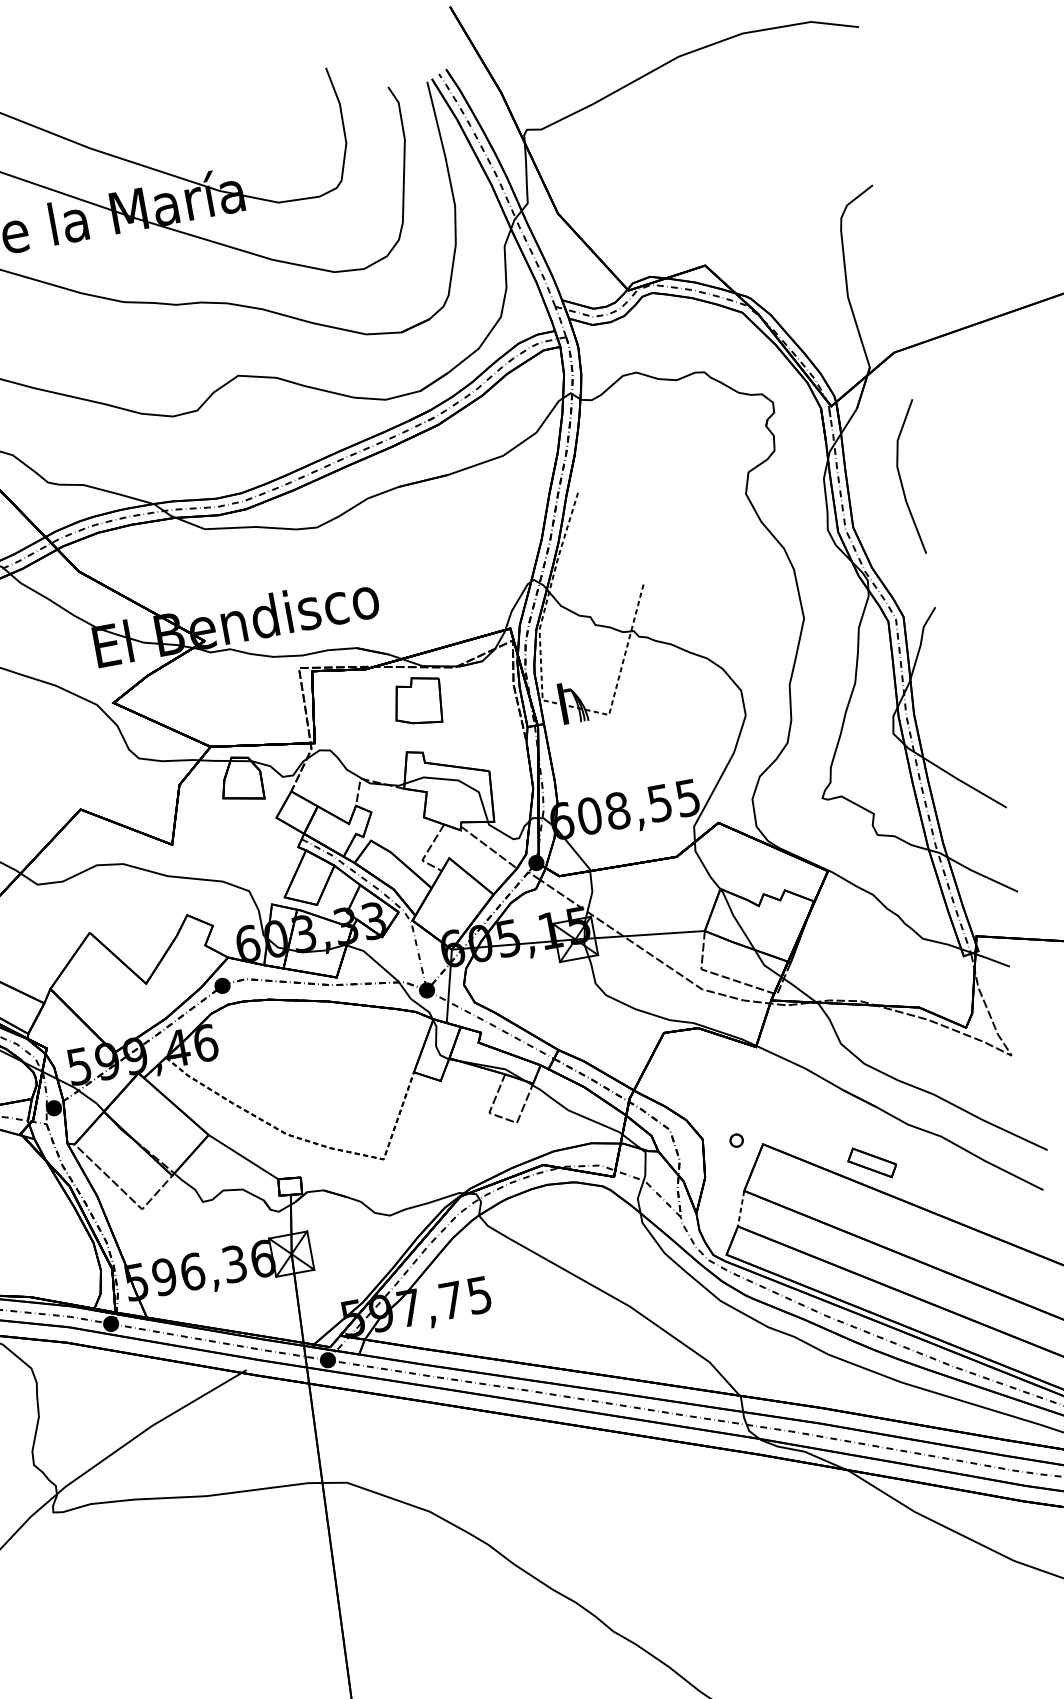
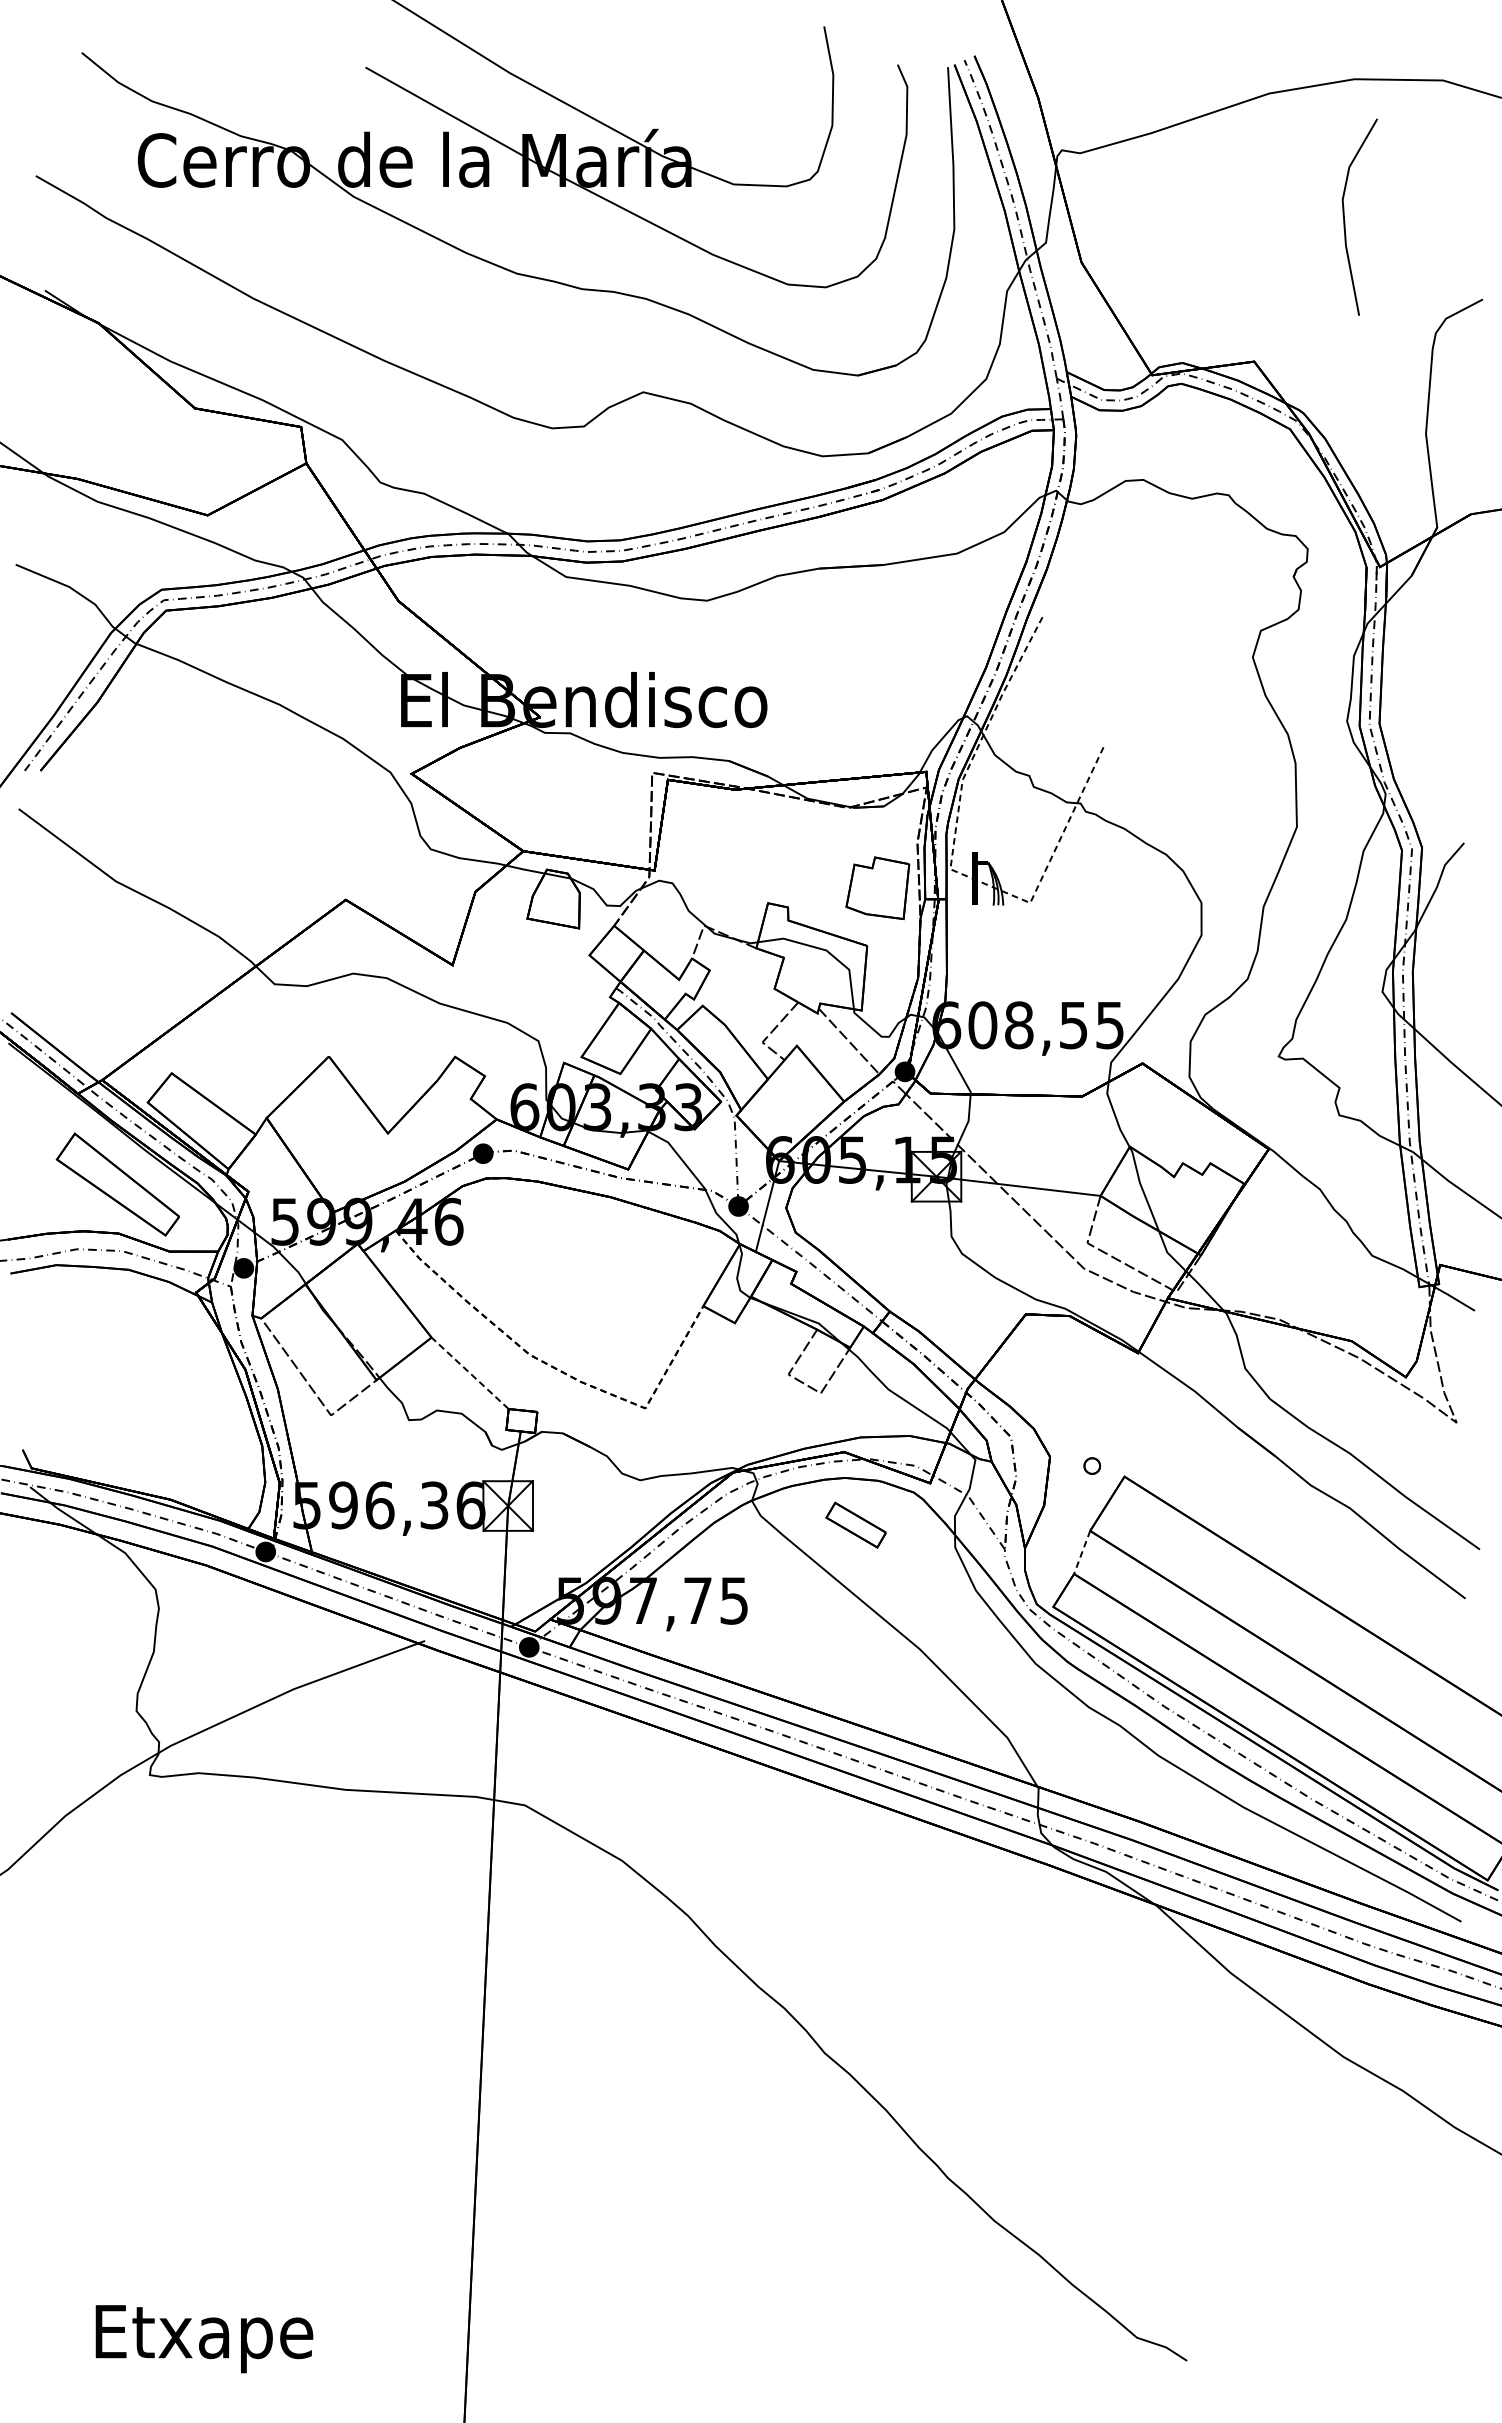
line: (902, 482) -> (1345, 220), moved
part: (417, 701) -> (877, 888), moved
line: (243, 1157) -> (470, 1373), solid -> dashed
part: (871, 1162) -> (855, 1524), moved

